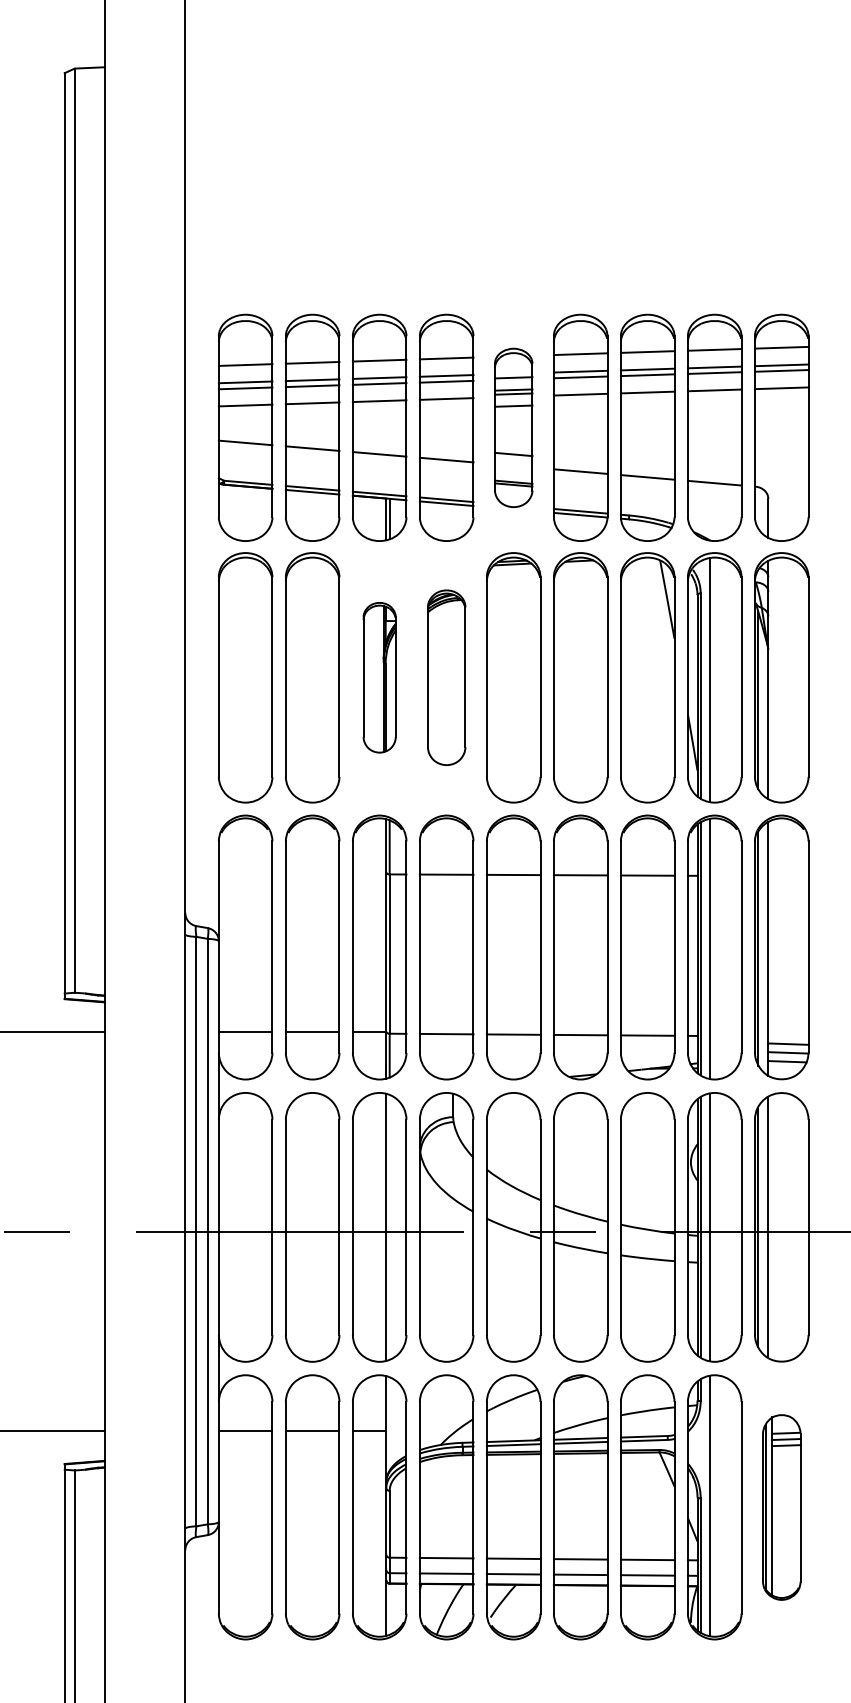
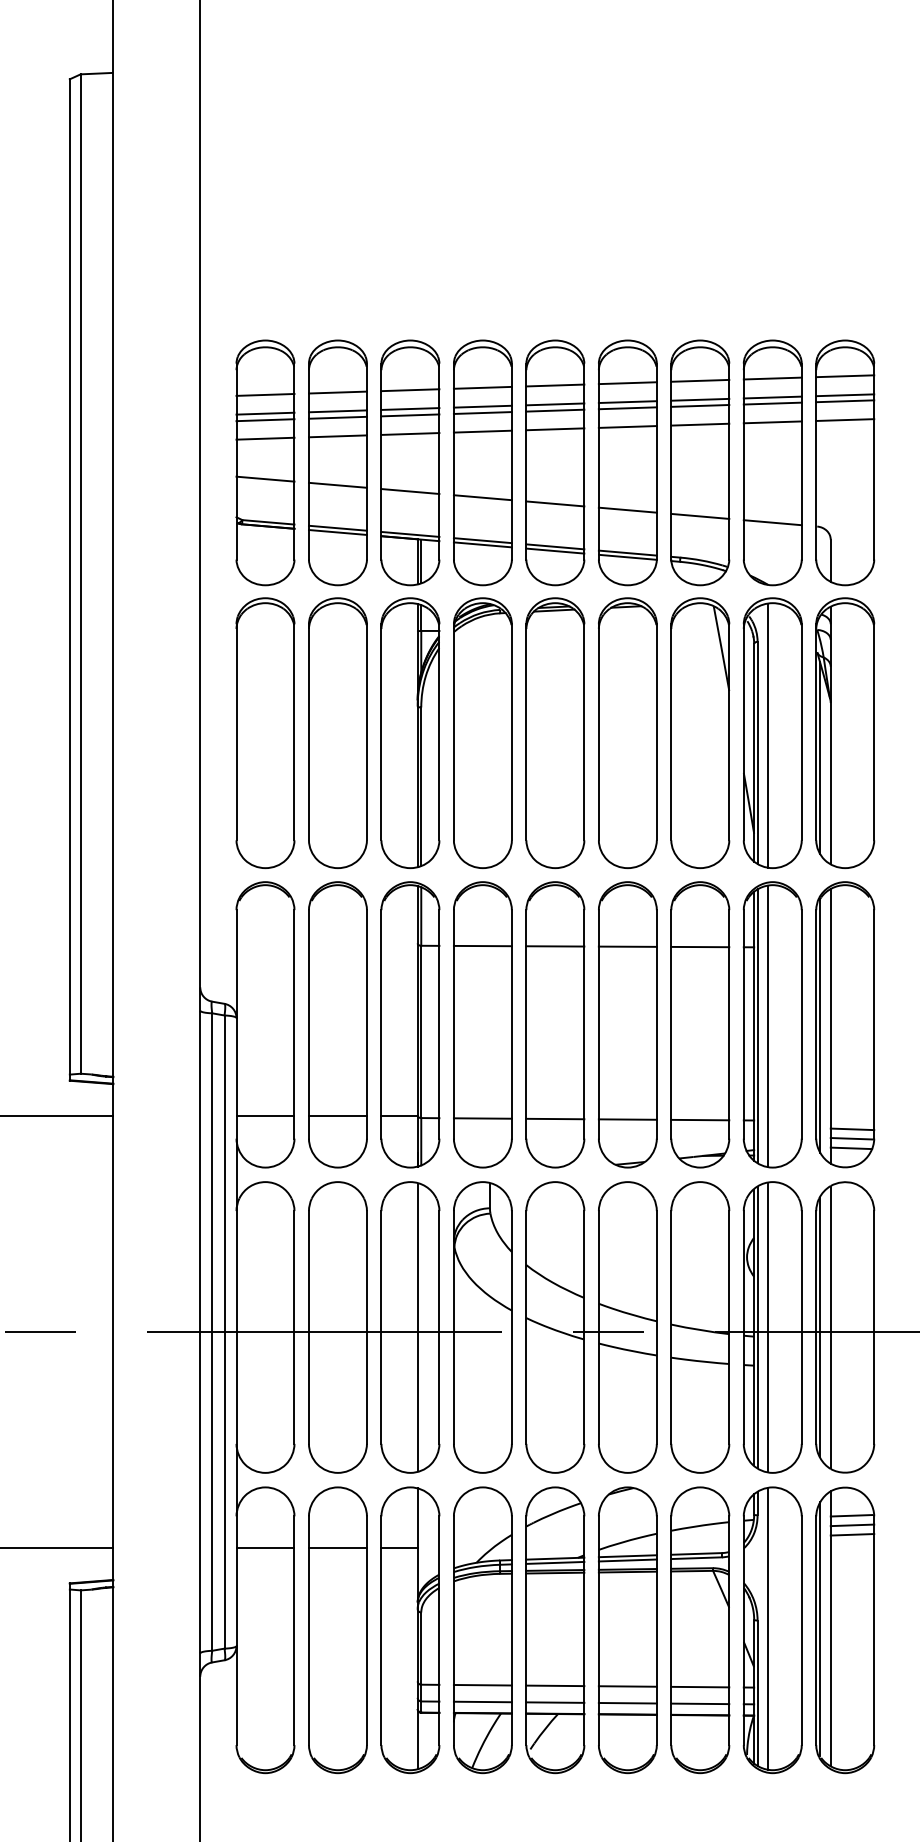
part: (513, 427) -> (555, 462), size x1.43
part: (379, 677) -> (410, 732), size x1.67
part: (446, 677) -> (482, 732), size x1.43
part: (781, 1507) -> (845, 1630), size x1.43

